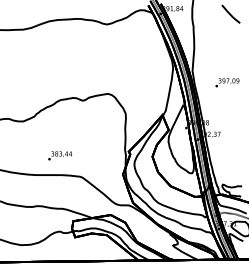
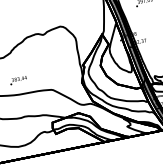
text: (59, 155) -> (17, 80), moved

